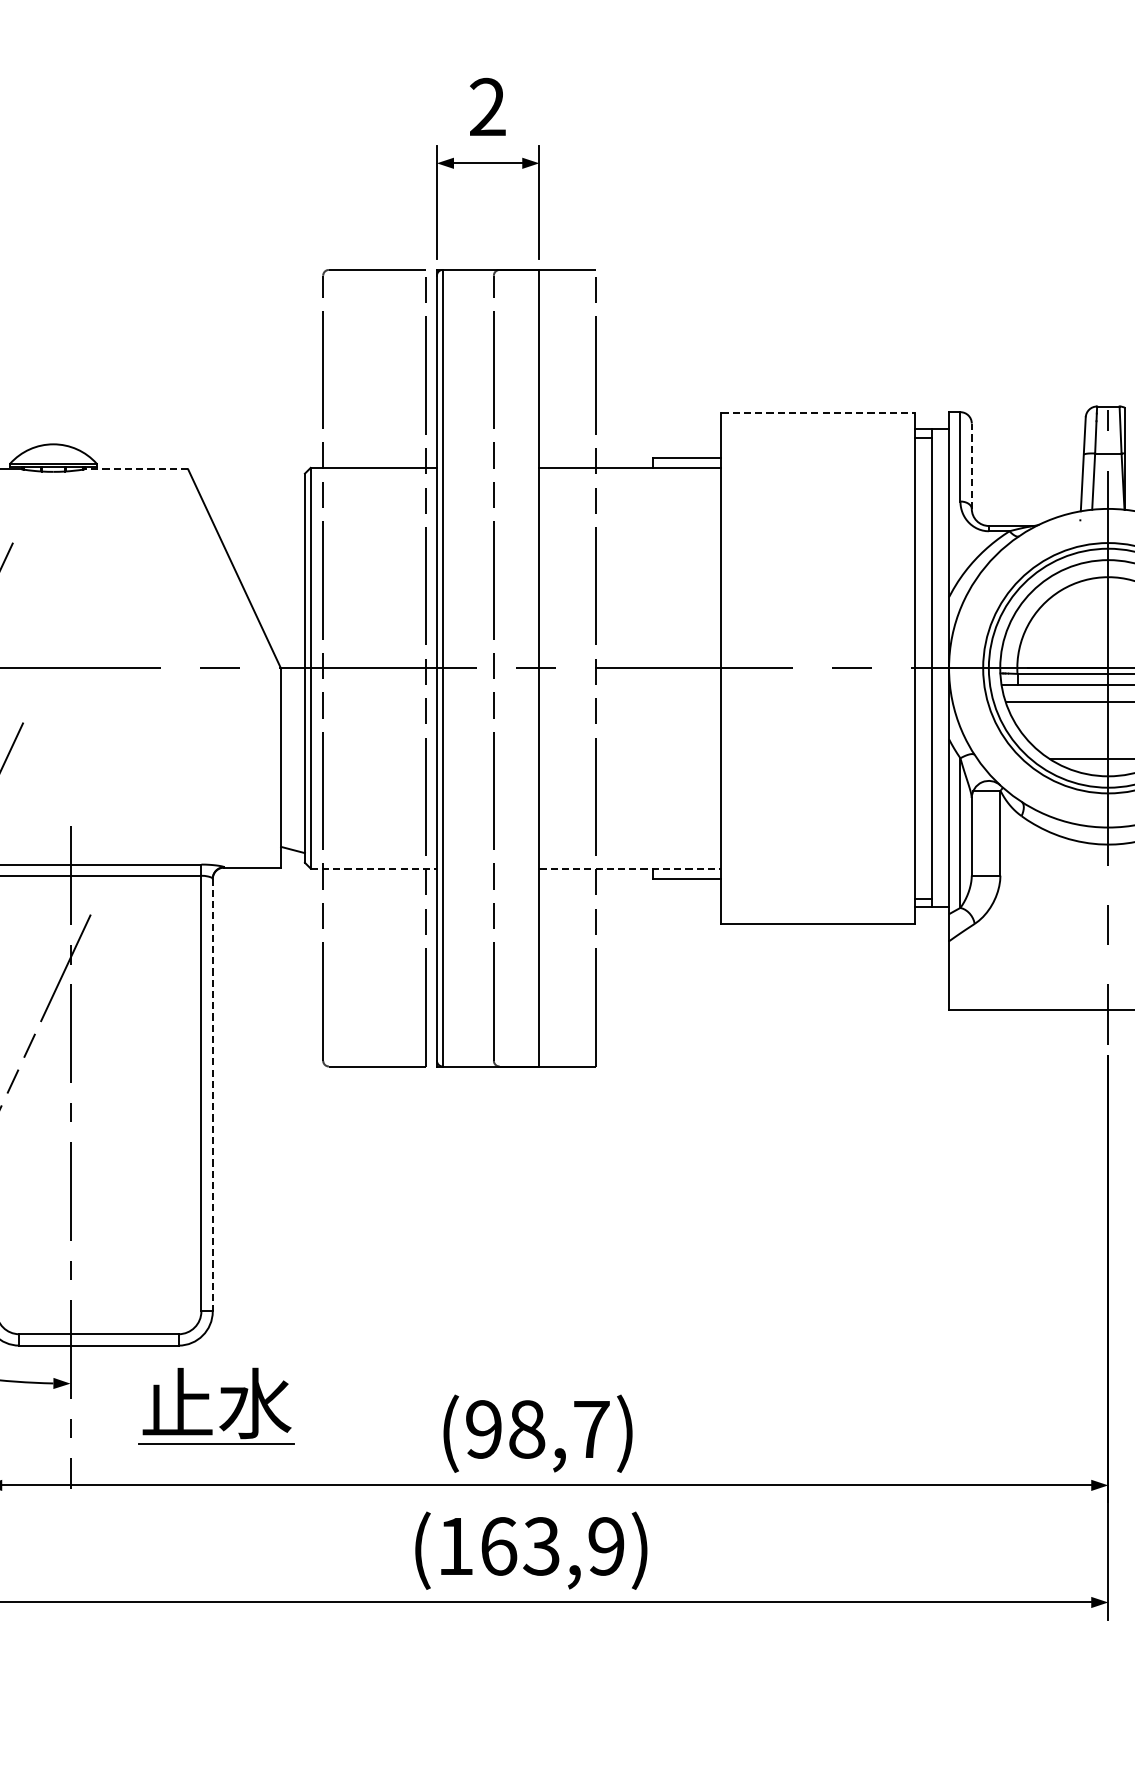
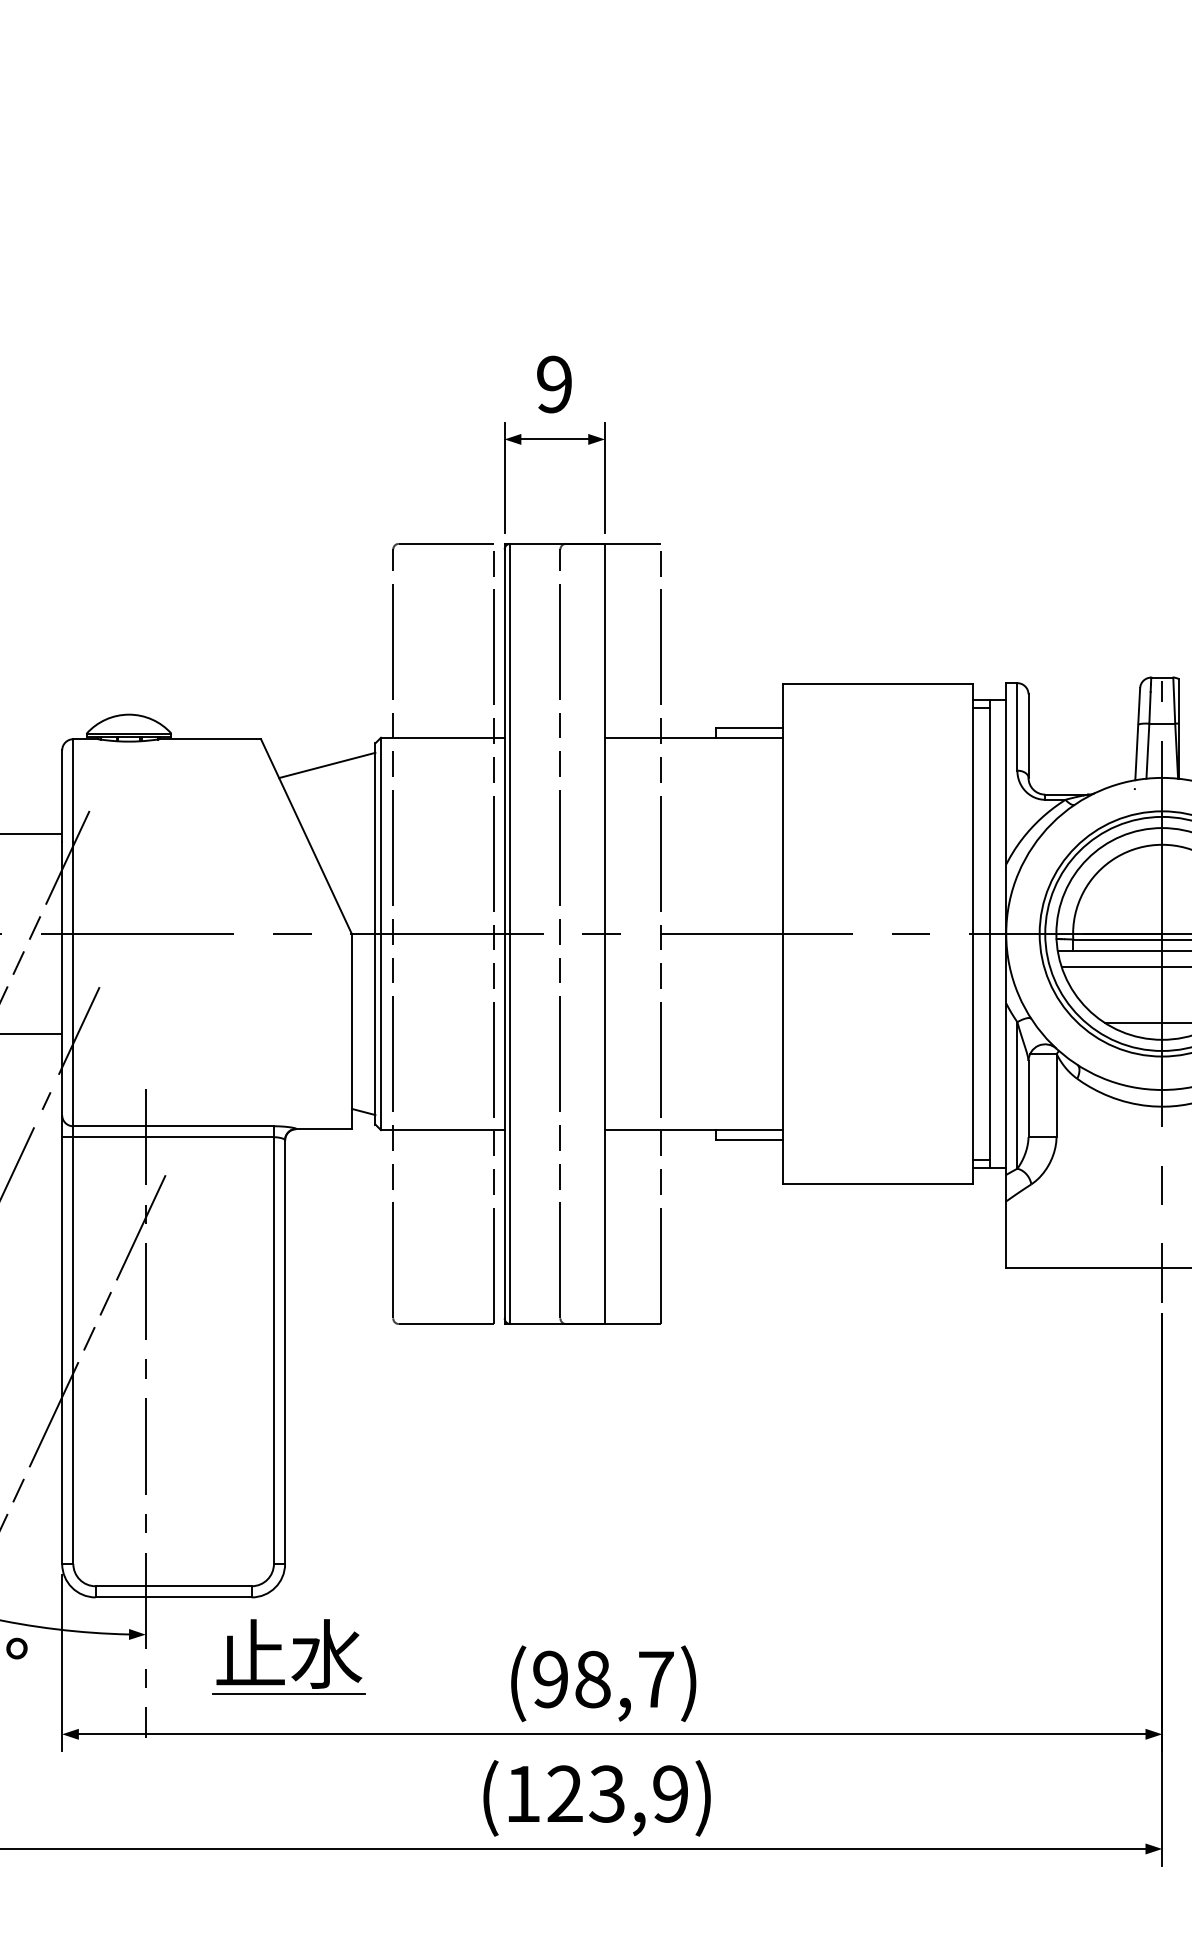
text: (487, 107) -> (554, 384), 2 -> 9
line: (818, 412) -> (878, 683), dashed -> solid
line: (971, 466) -> (1028, 736), dashed -> solid
line: (136, 469) -> (210, 739), dashed -> solid
line: (256, 496) -> (327, 765), added
line: (373, 868) -> (442, 1130), dashed -> solid
line: (630, 868) -> (694, 1130), dashed -> solid
line: (213, 1094) -> (285, 1351), dashed -> solid
text: (499, 1545) -> (565, 1793), (163,9) -> (123,9)

